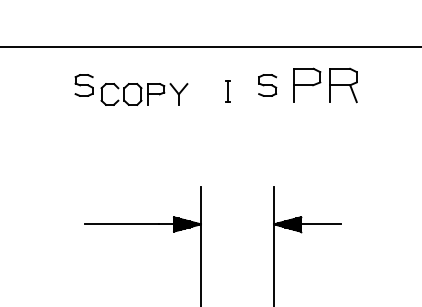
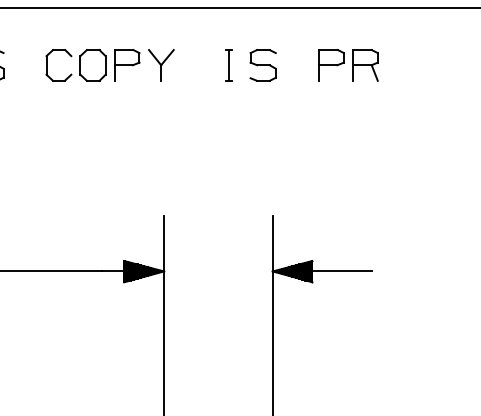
part: (324, 85) -> (347, 65), size x0.62
part: (227, 91) -> (228, 65), moved
part: (144, 94) -> (110, 65), moved

